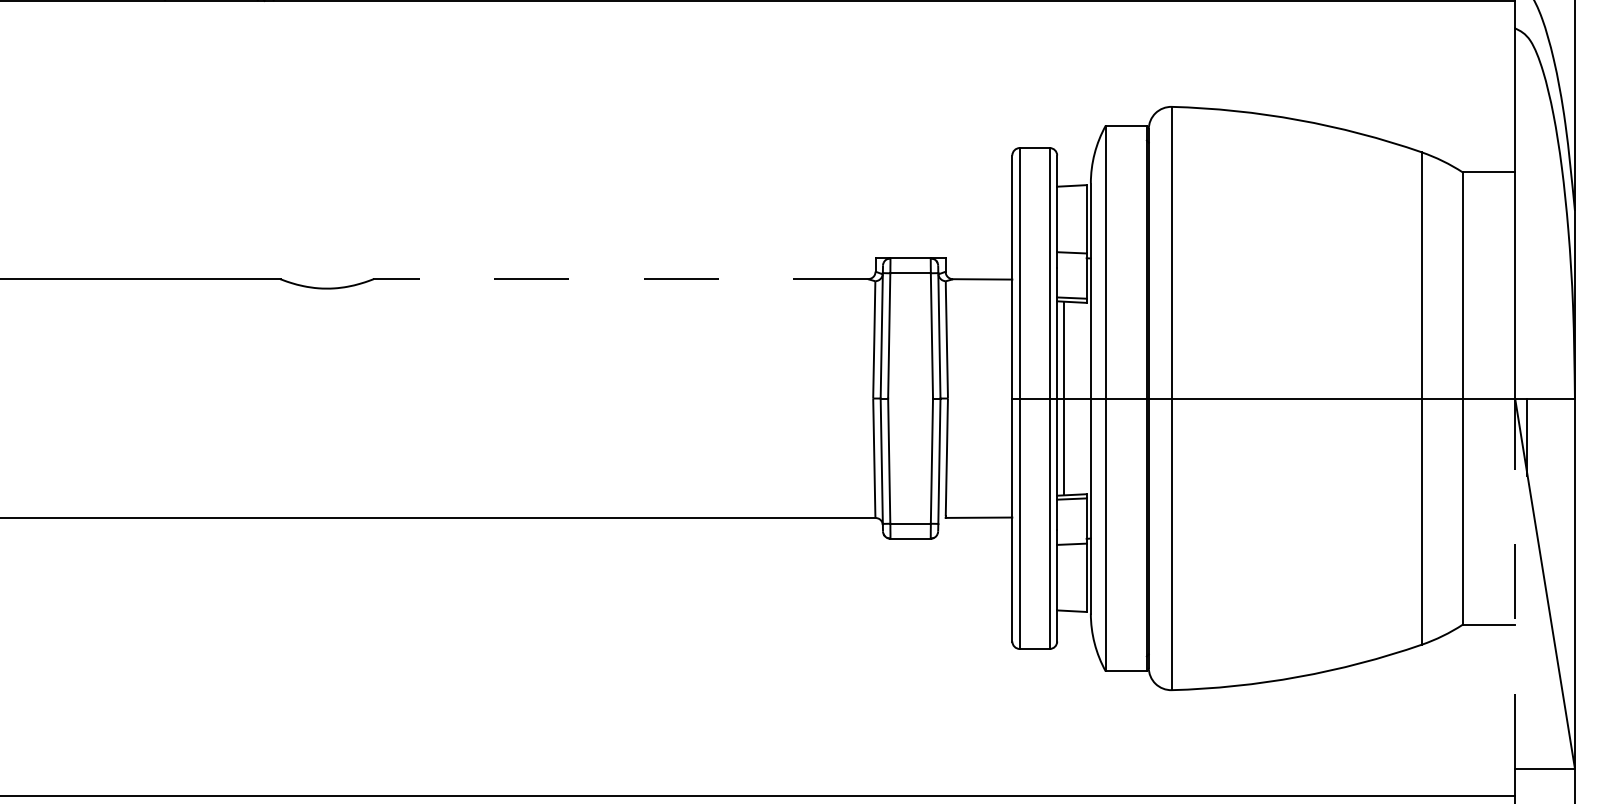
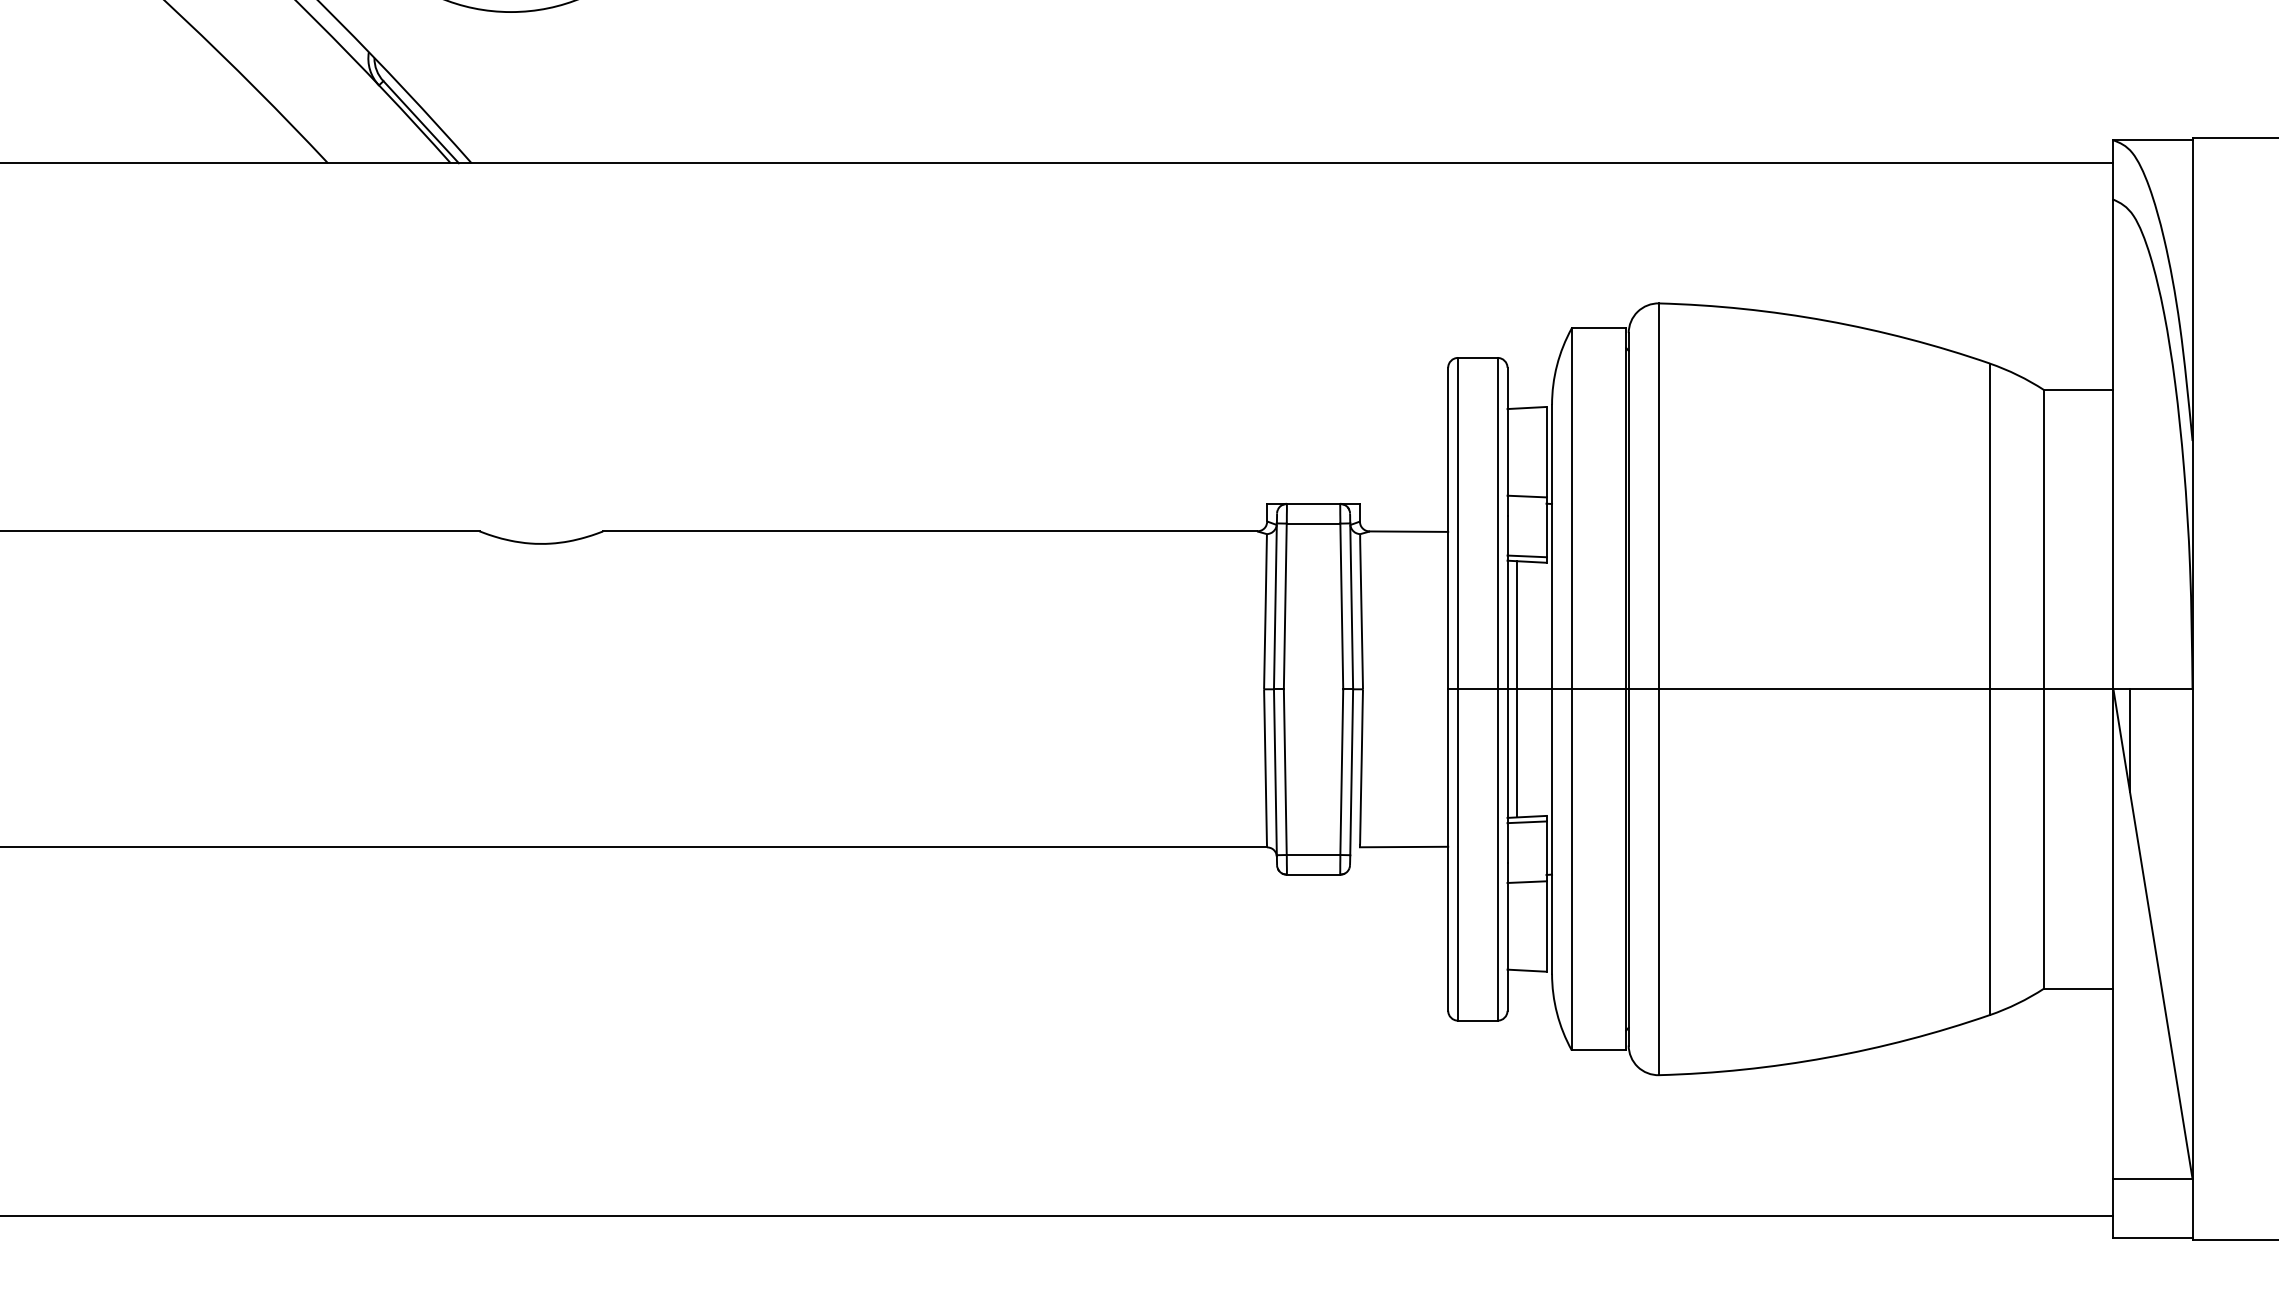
line: (620, 279) -> (929, 531), dashed -> solid
line: (1515, 583) -> (2113, 934), dashed -> solid

